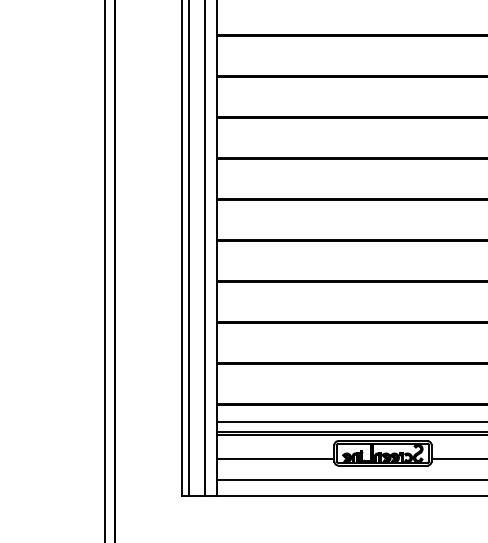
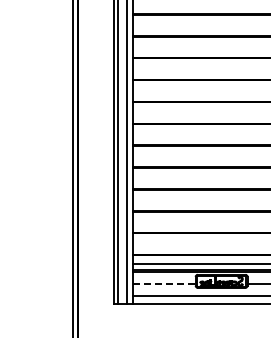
line: (276, 459) -> (164, 284), solid -> dashed

